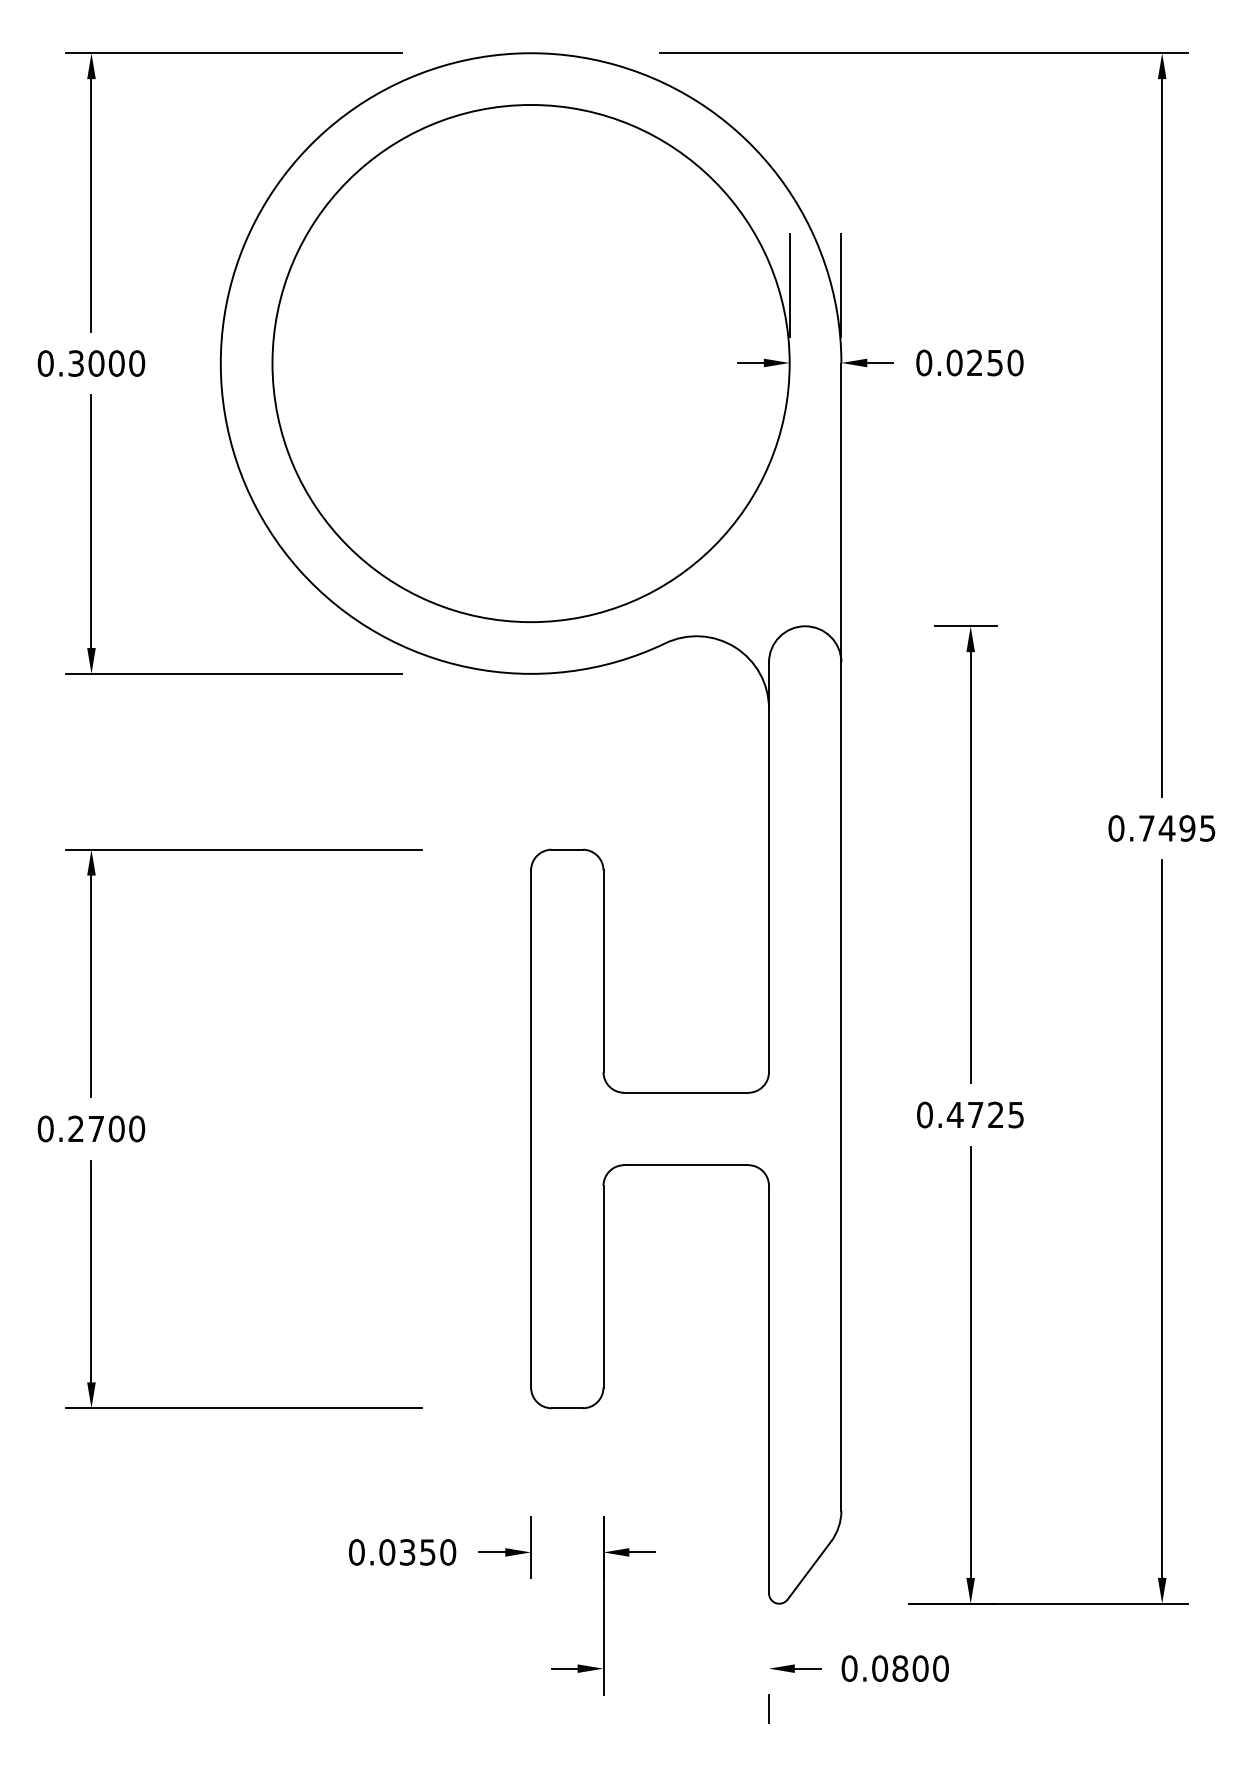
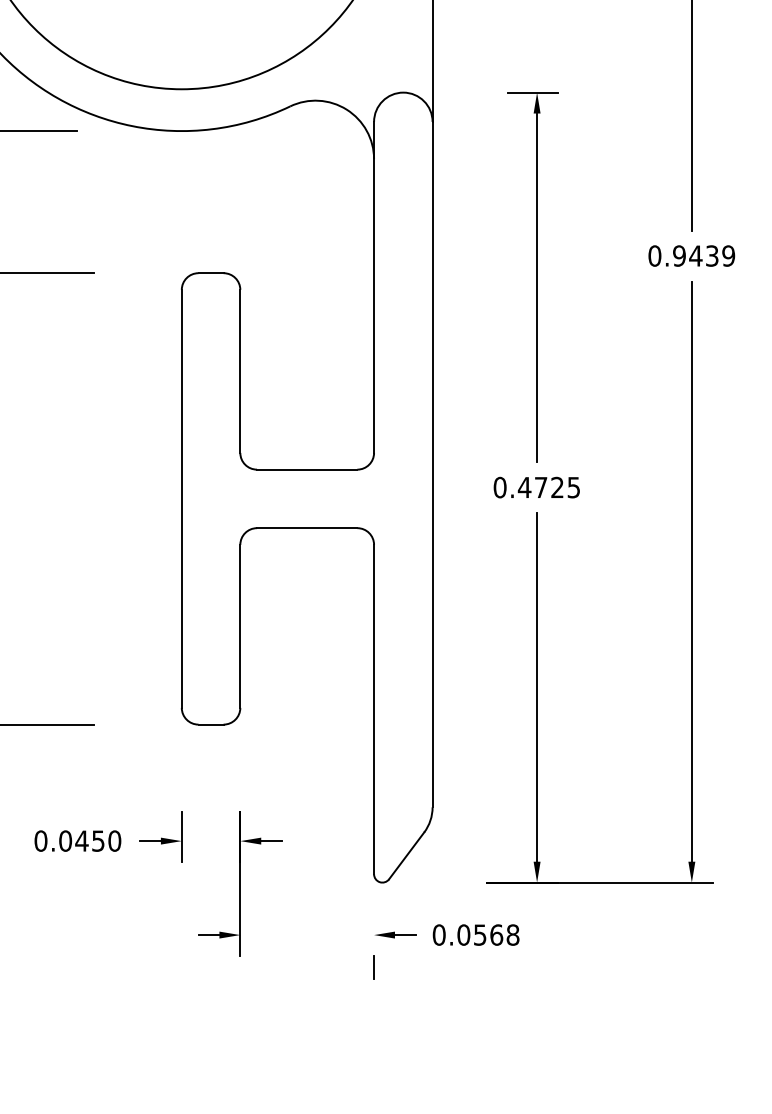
text: (1176, 828) -> (703, 256), 0.7495 -> 0.9439
text: (407, 1552) -> (81, 841), 0.0350 -> 0.0450
text: (920, 1668) -> (496, 934), 0.0800 -> 0.0568

